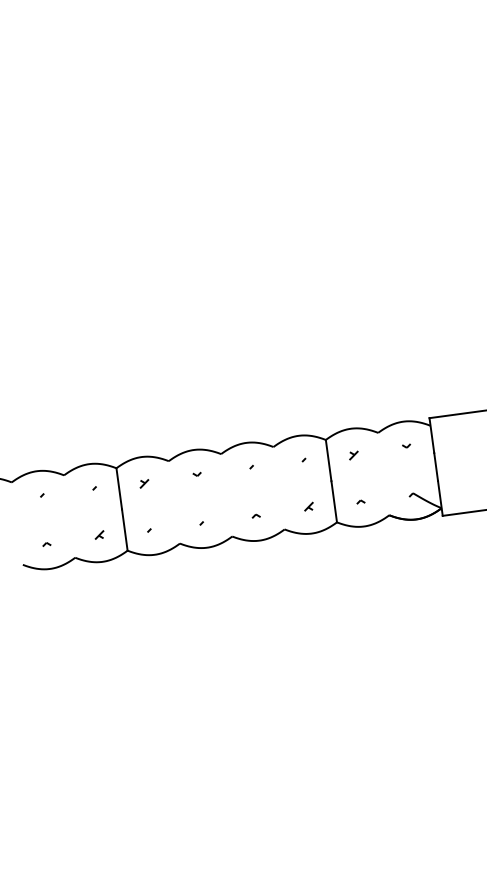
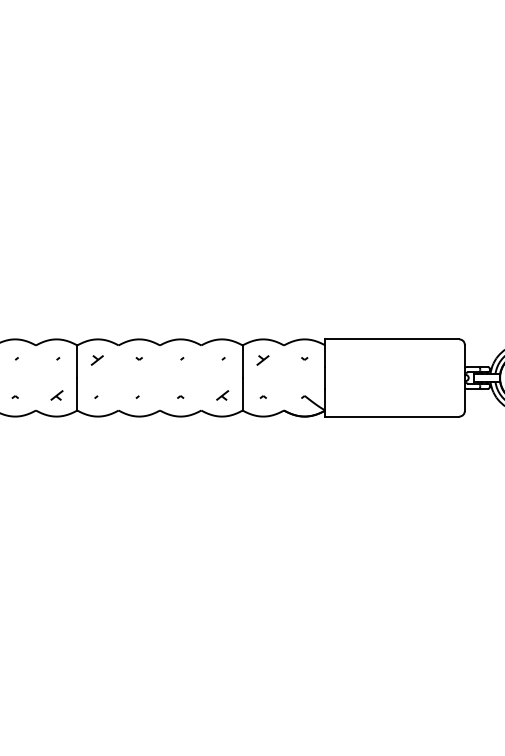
part: (353, 455) -> (262, 360), size x1.6
part: (144, 483) -> (97, 360), size x1.6
part: (308, 506) -> (222, 395), size x1.6
part: (99, 535) -> (57, 395), size x1.6

